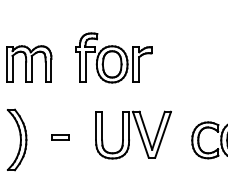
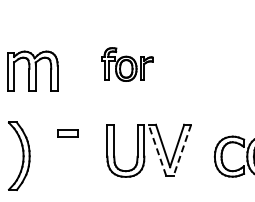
part: (114, 57) -> (127, 64), size x0.6
line: (140, 133) -> (157, 149), solid -> dashed
line: (163, 134) -> (182, 150), solid -> dashed
part: (60, 137) -> (67, 133), moved

